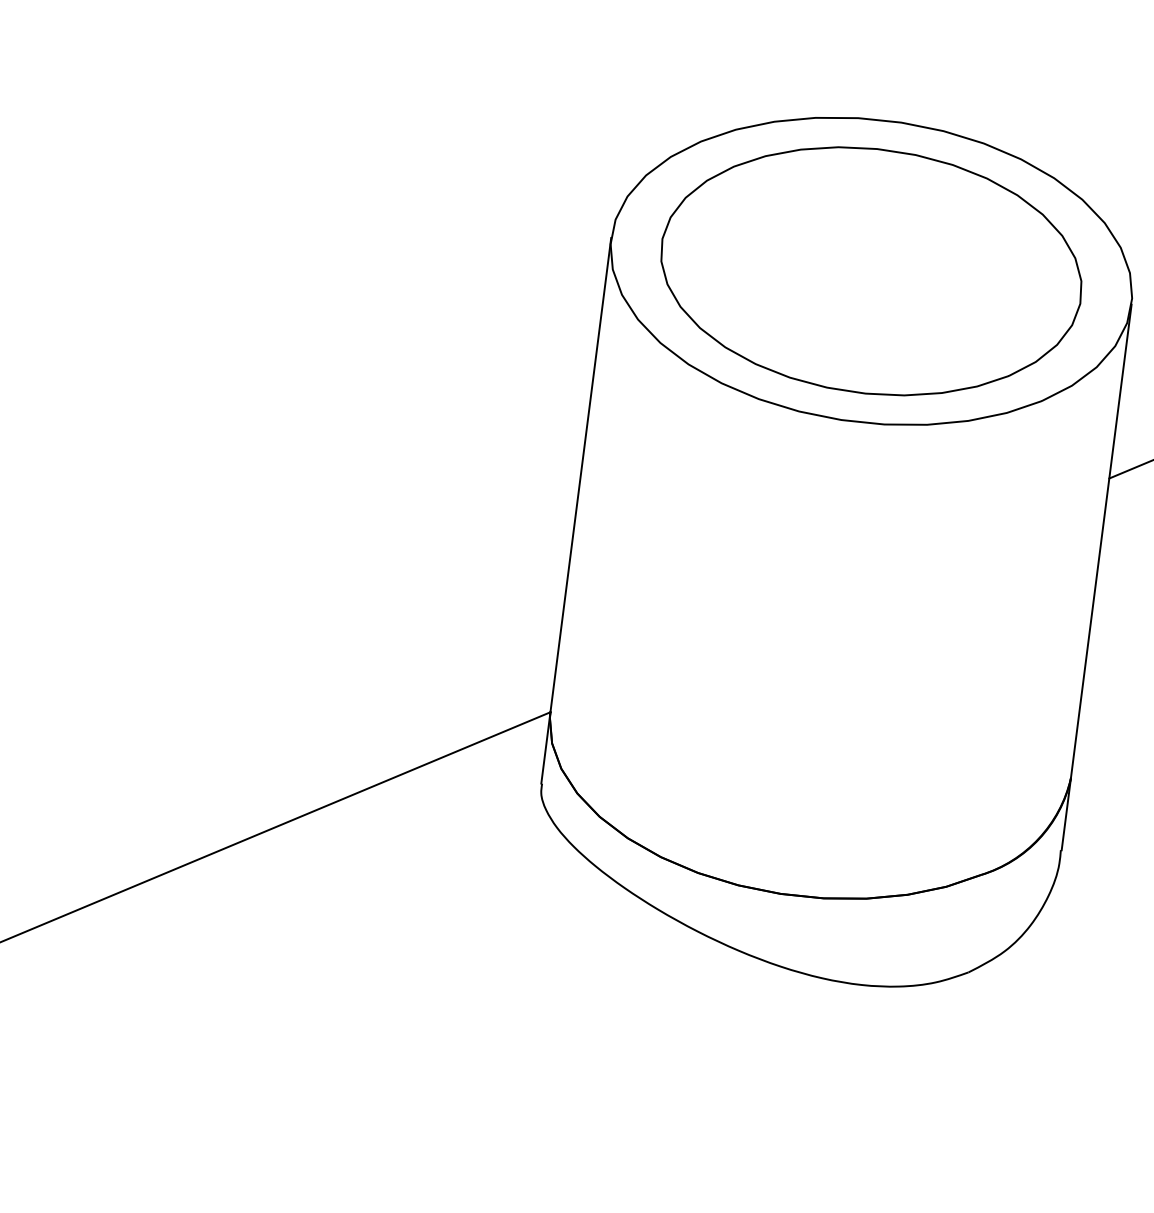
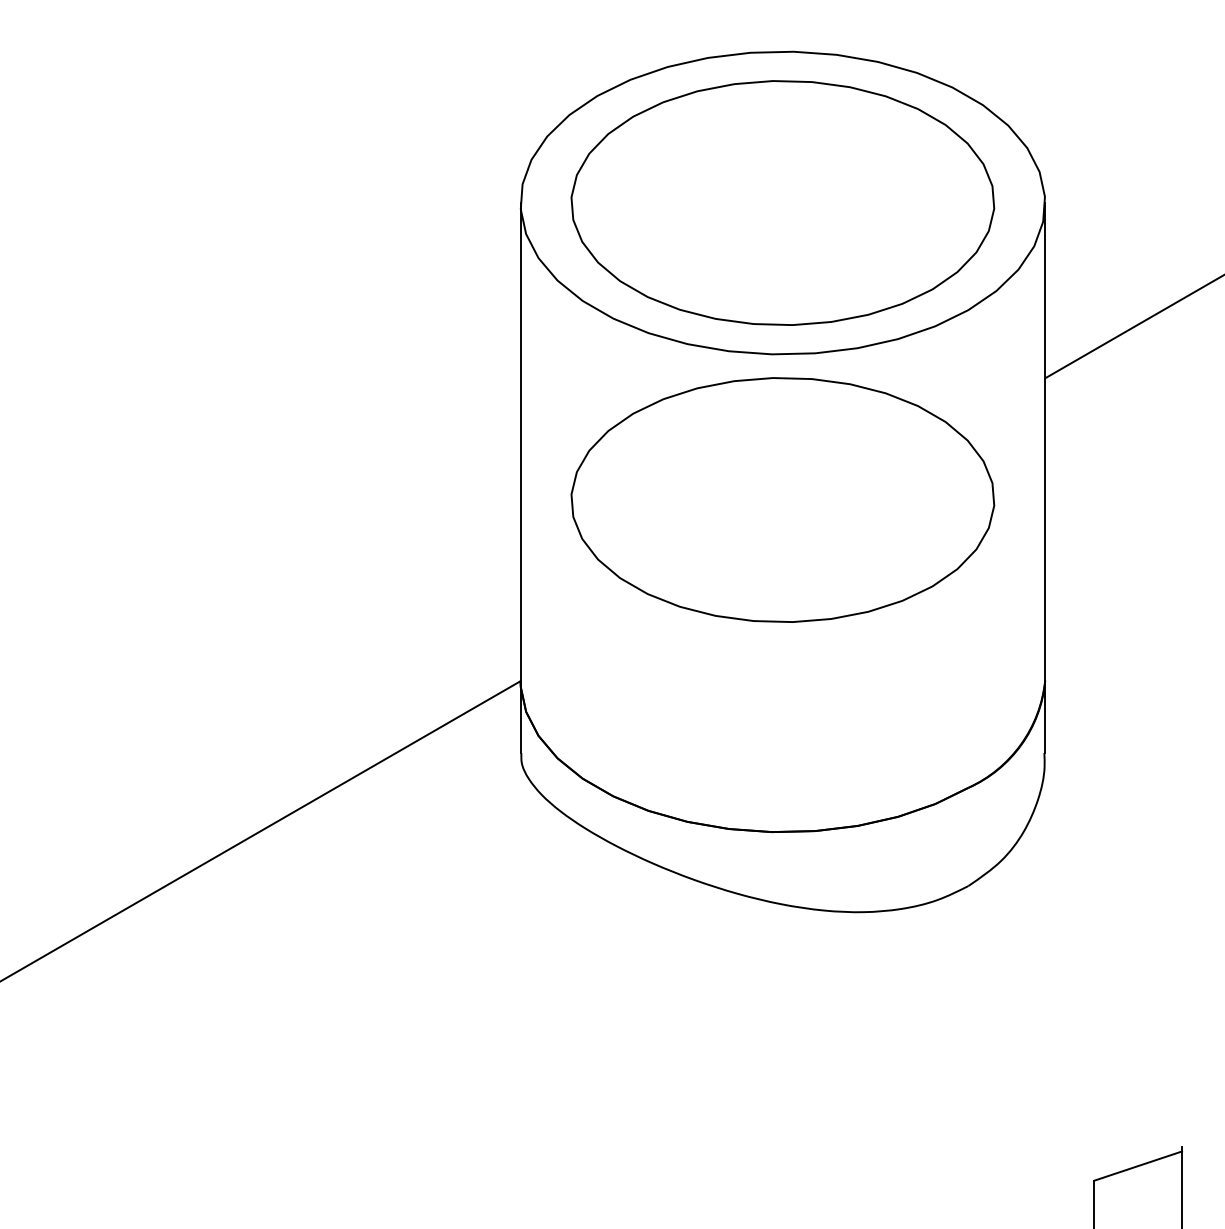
part: (833, 565) -> (782, 499), added

